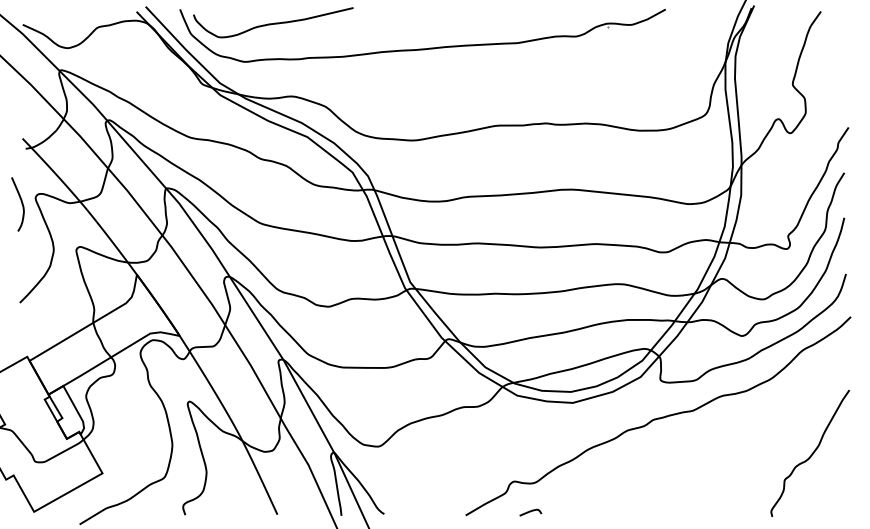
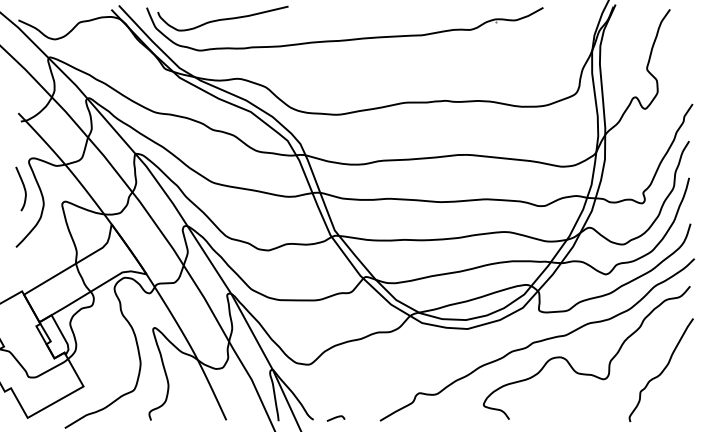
curve: (21, 204) -> (23, 189), moved
curve: (699, 446) -> (570, 364), added
curve: (530, 512) -> (335, 418), moved

